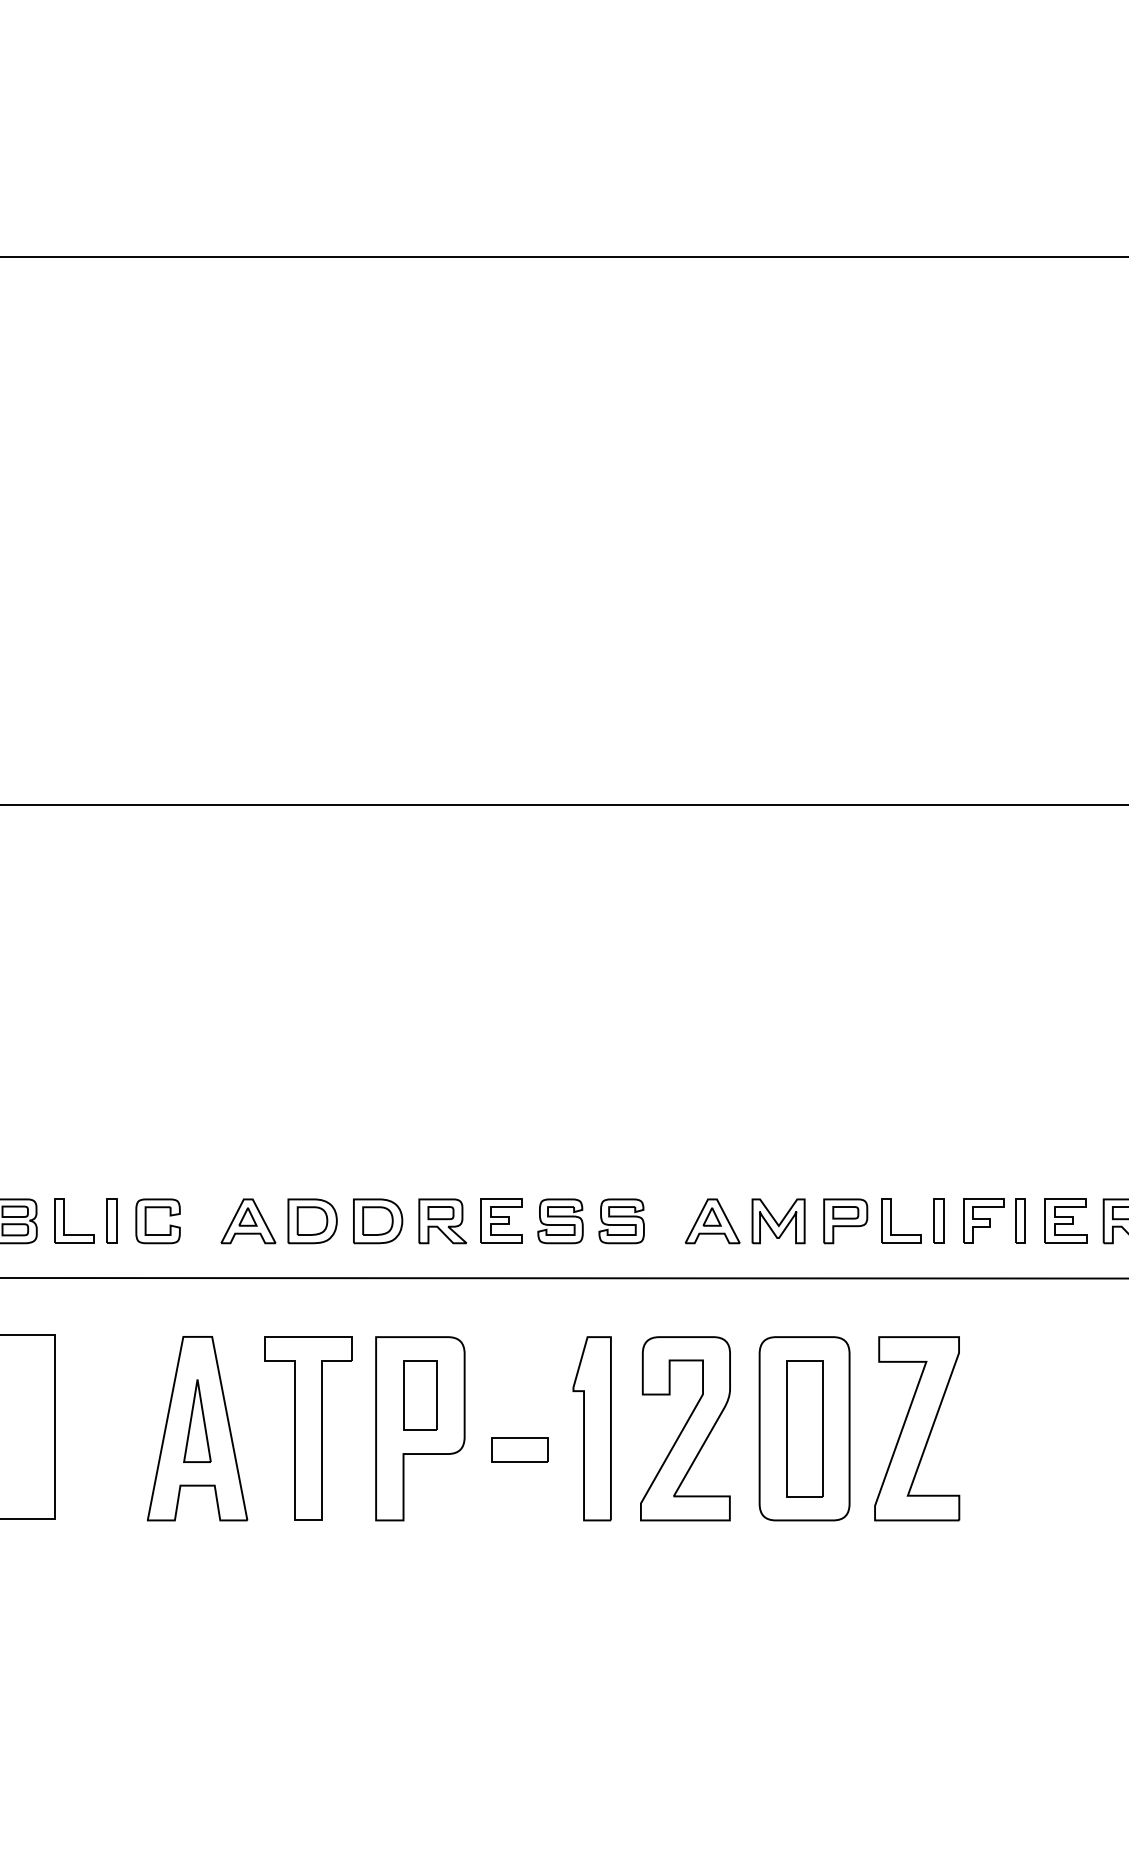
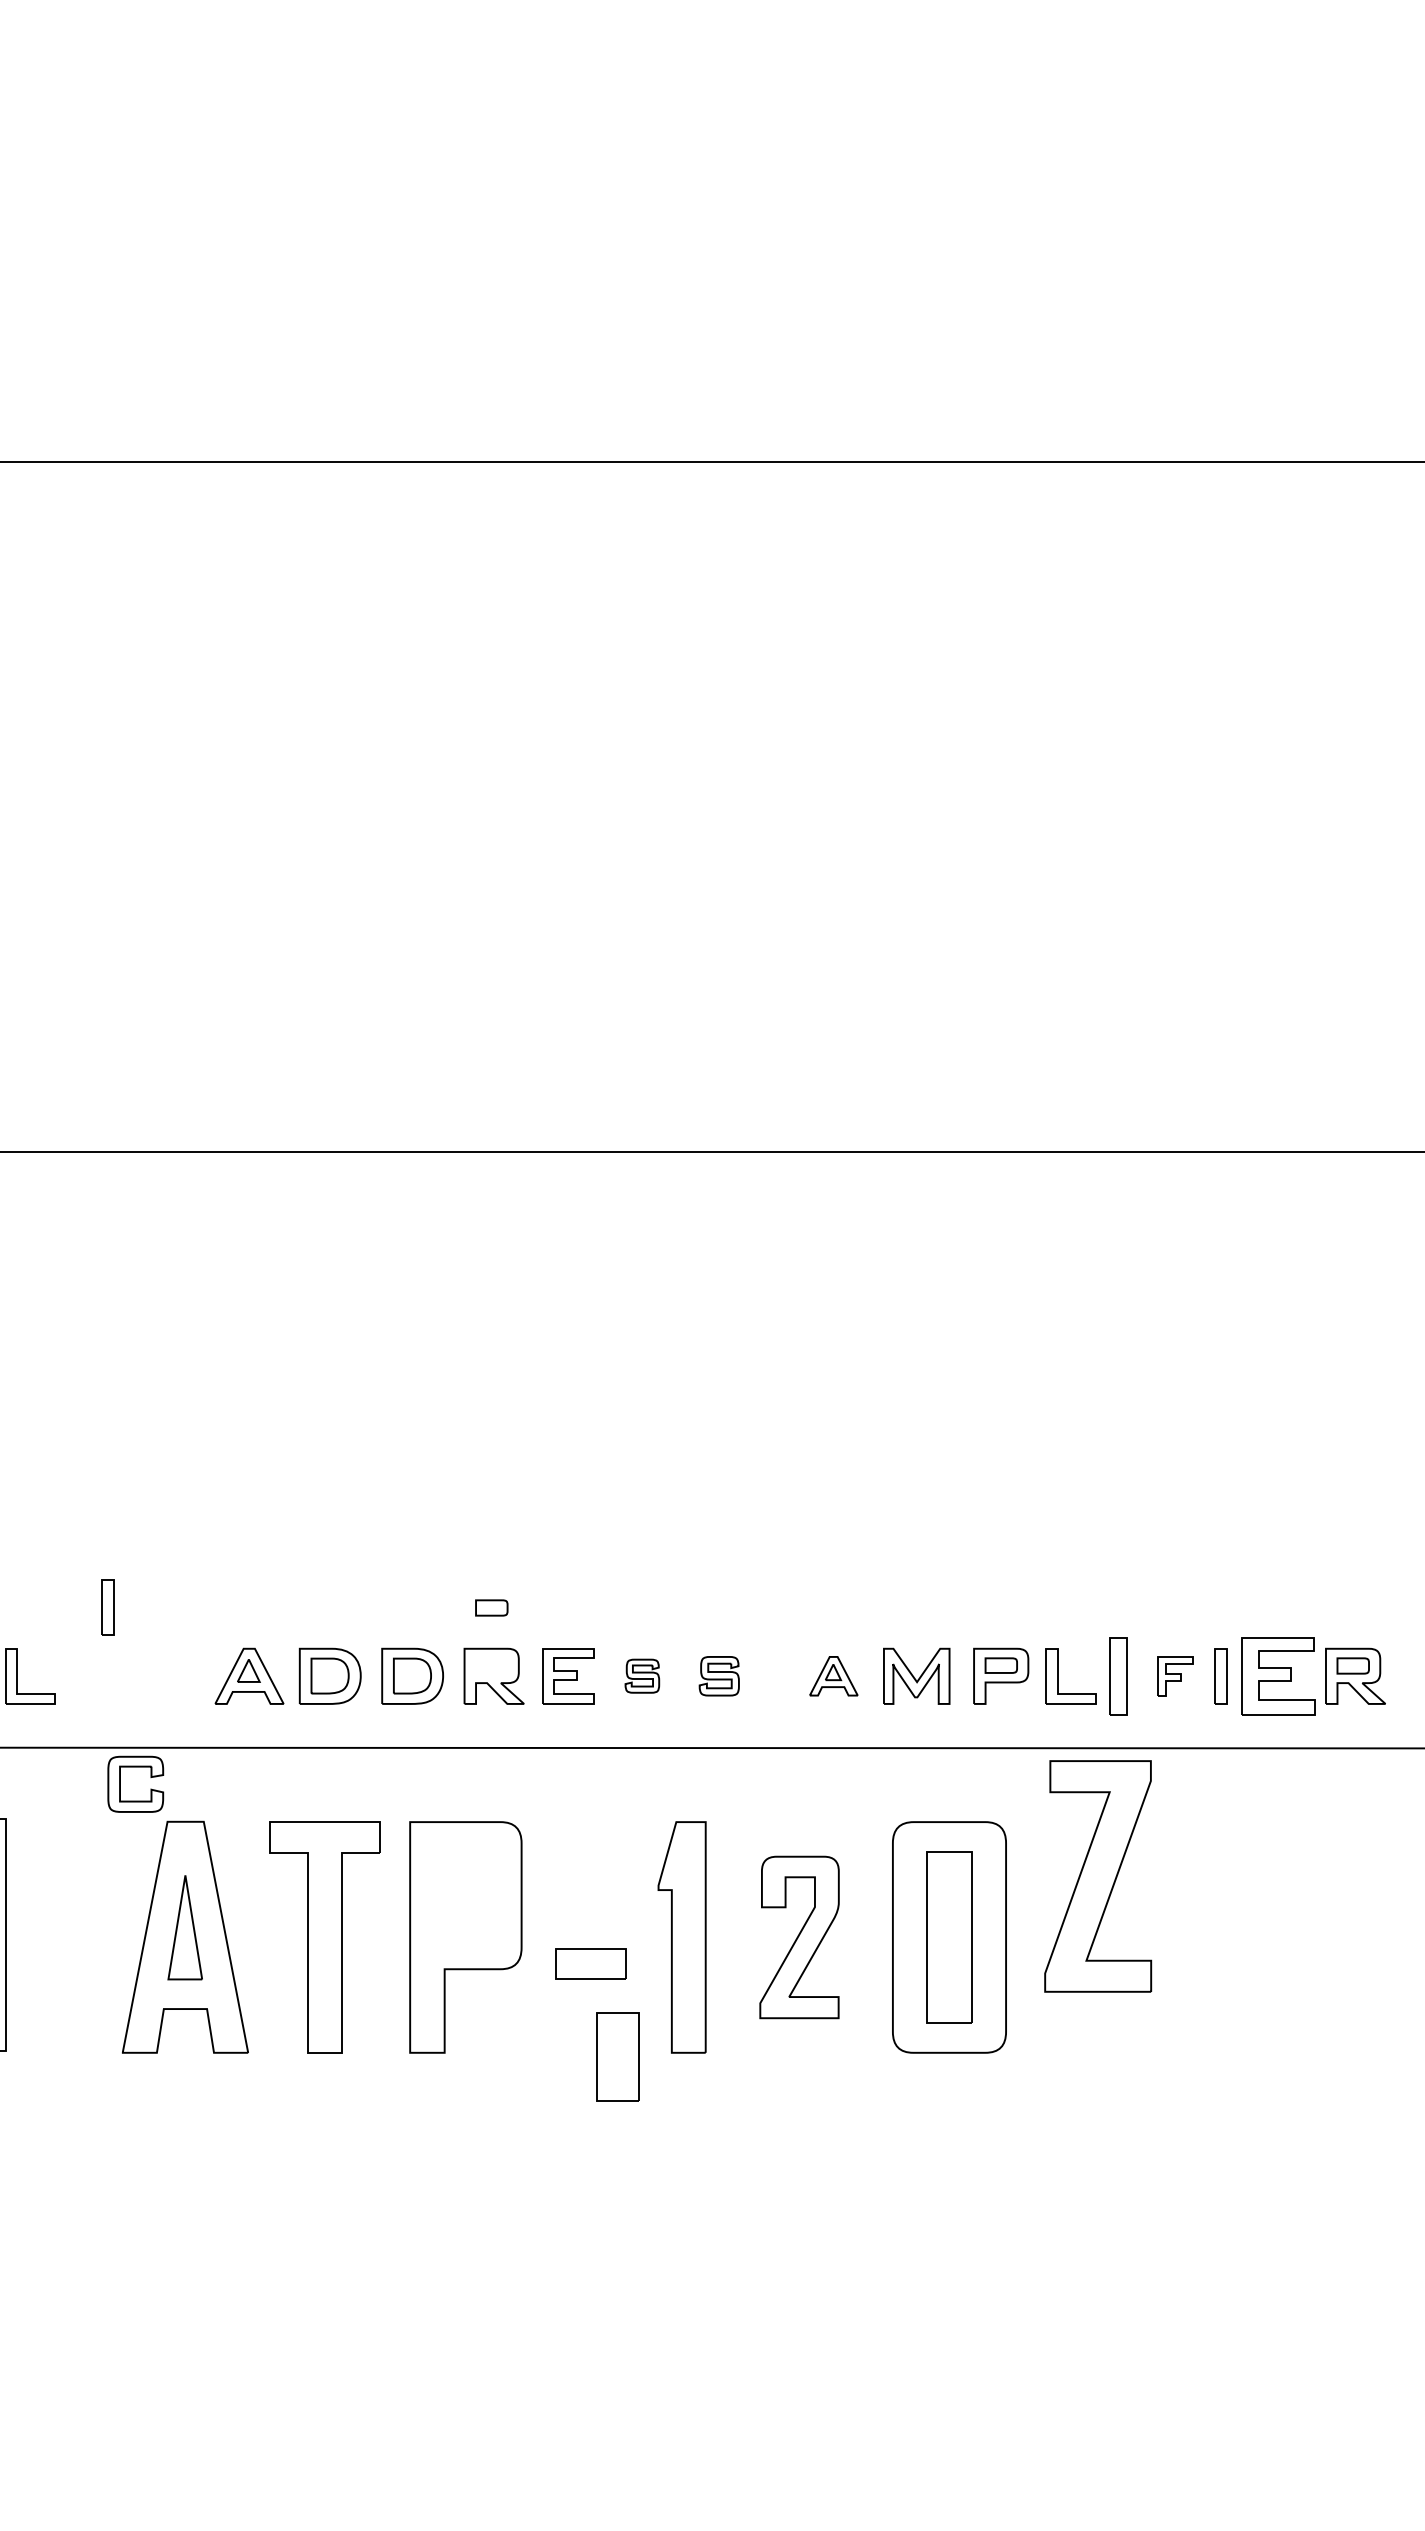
part: (440, 1212) -> (491, 1607), moved
part: (145, 1220) -> (120, 1783), moved
part: (560, 1220) -> (642, 1675), size x0.6
part: (621, 1220) -> (719, 1675), size x0.7
part: (712, 1220) -> (833, 1675), size x0.7
part: (111, 1221) -> (107, 1607), moved
part: (938, 1221) -> (1118, 1676), size x1.4
part: (984, 1221) -> (1175, 1676), size x0.7
part: (1066, 1221) -> (1278, 1676), size x1.4
part: (420, 1395) -> (617, 2056), moved
part: (685, 1428) -> (799, 1937), size x0.7
part: (917, 1428) -> (1098, 1876), moved

